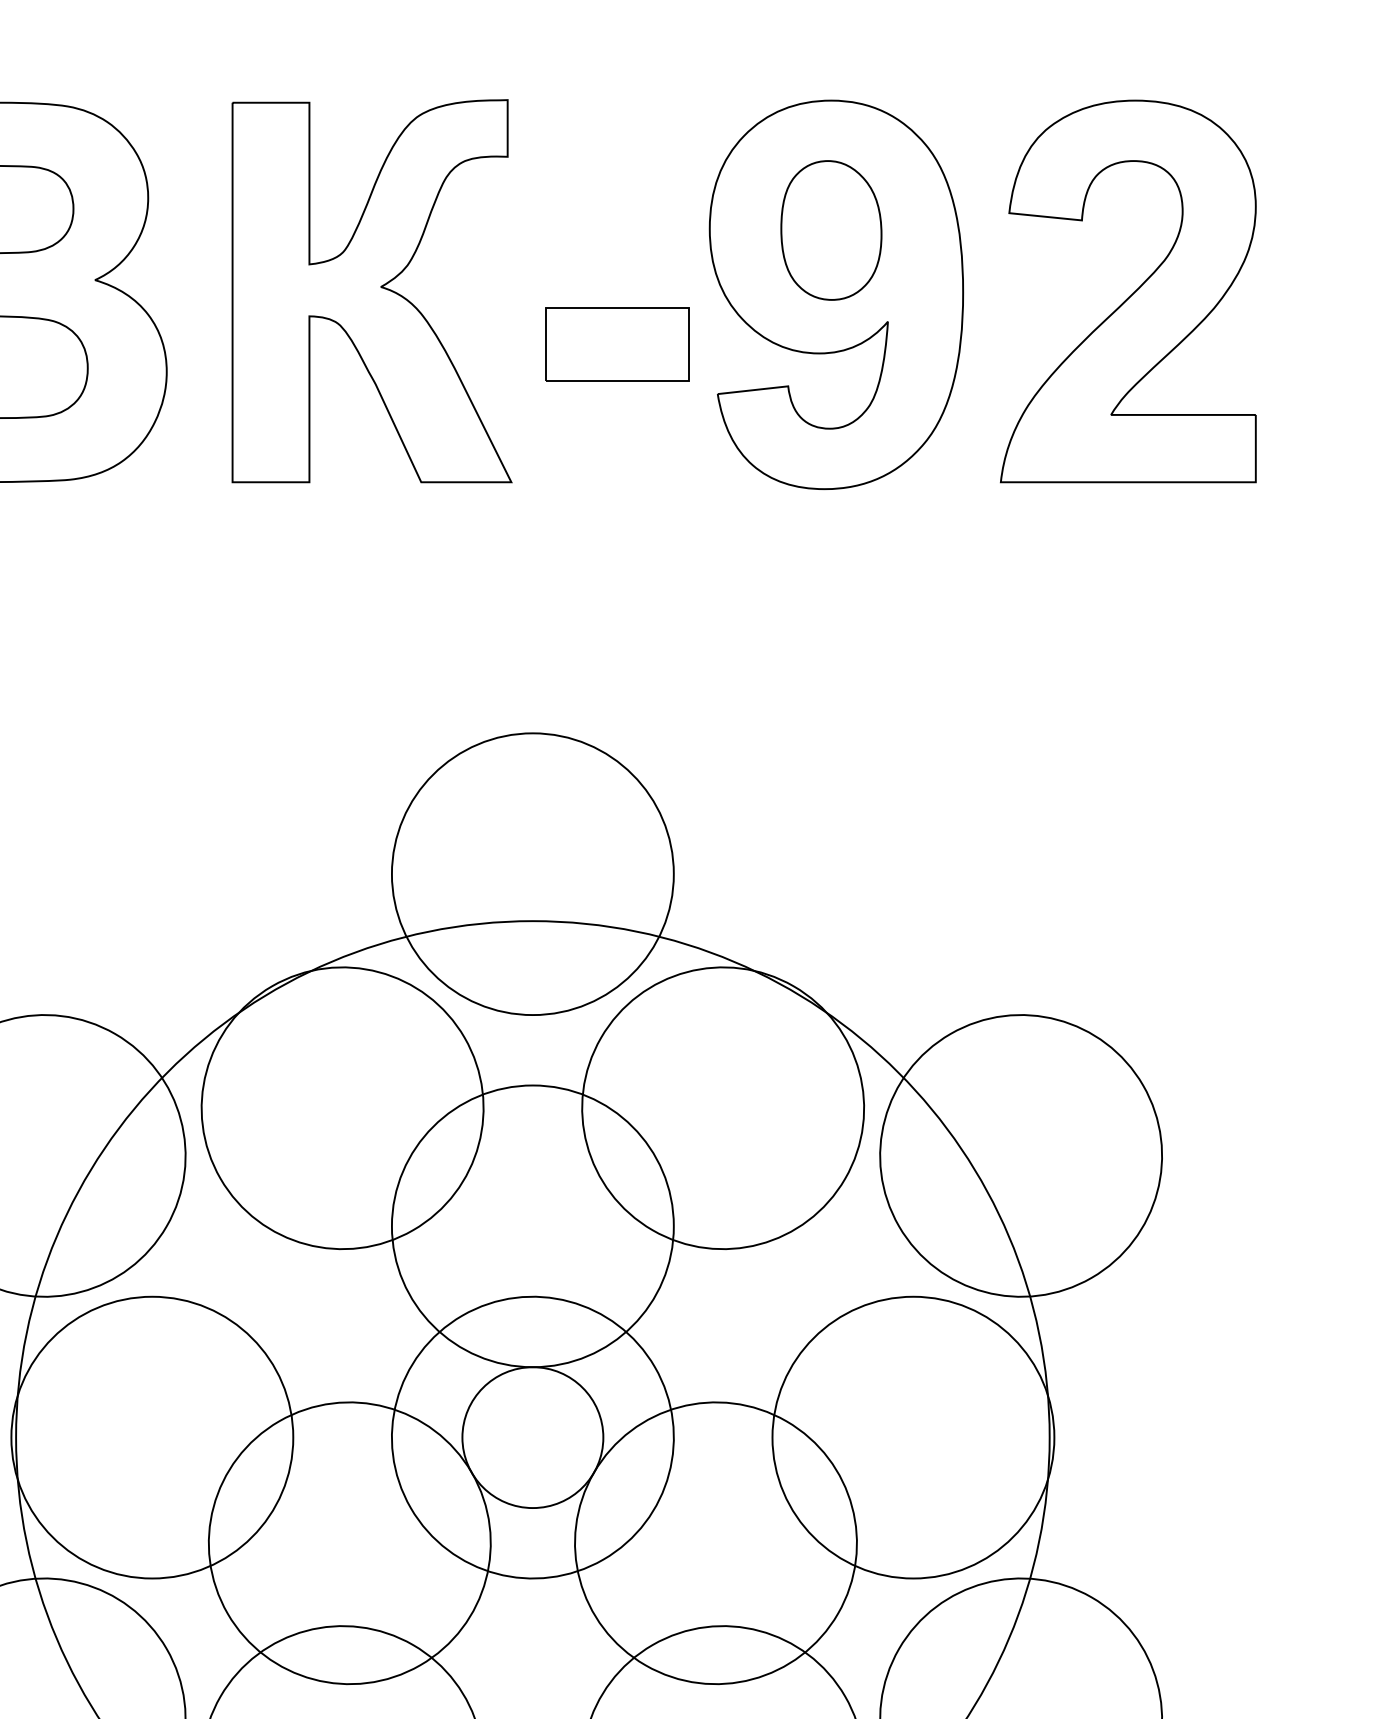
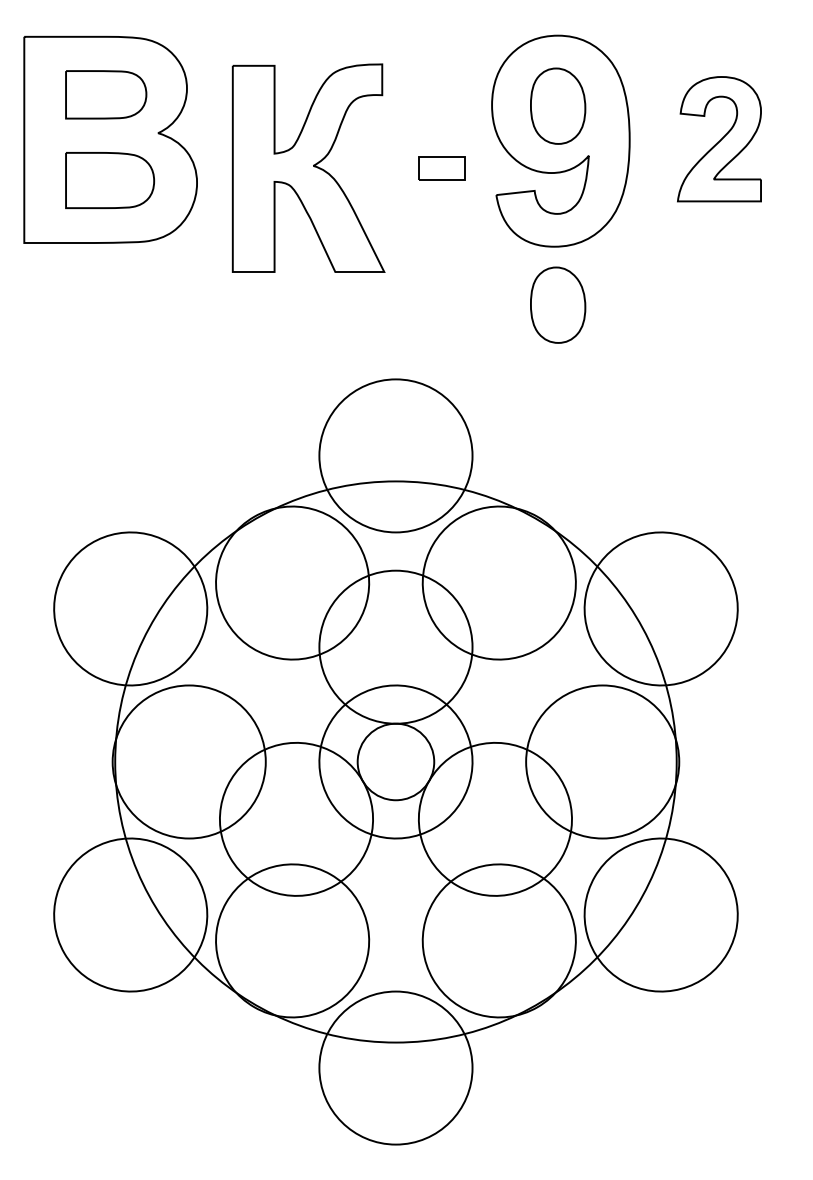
part: (371, 289) -> (308, 167), moved
part: (1128, 289) -> (719, 138), size x0.6
part: (616, 345) -> (441, 168), size x0.6
part: (832, 595) -> (558, 304), added

